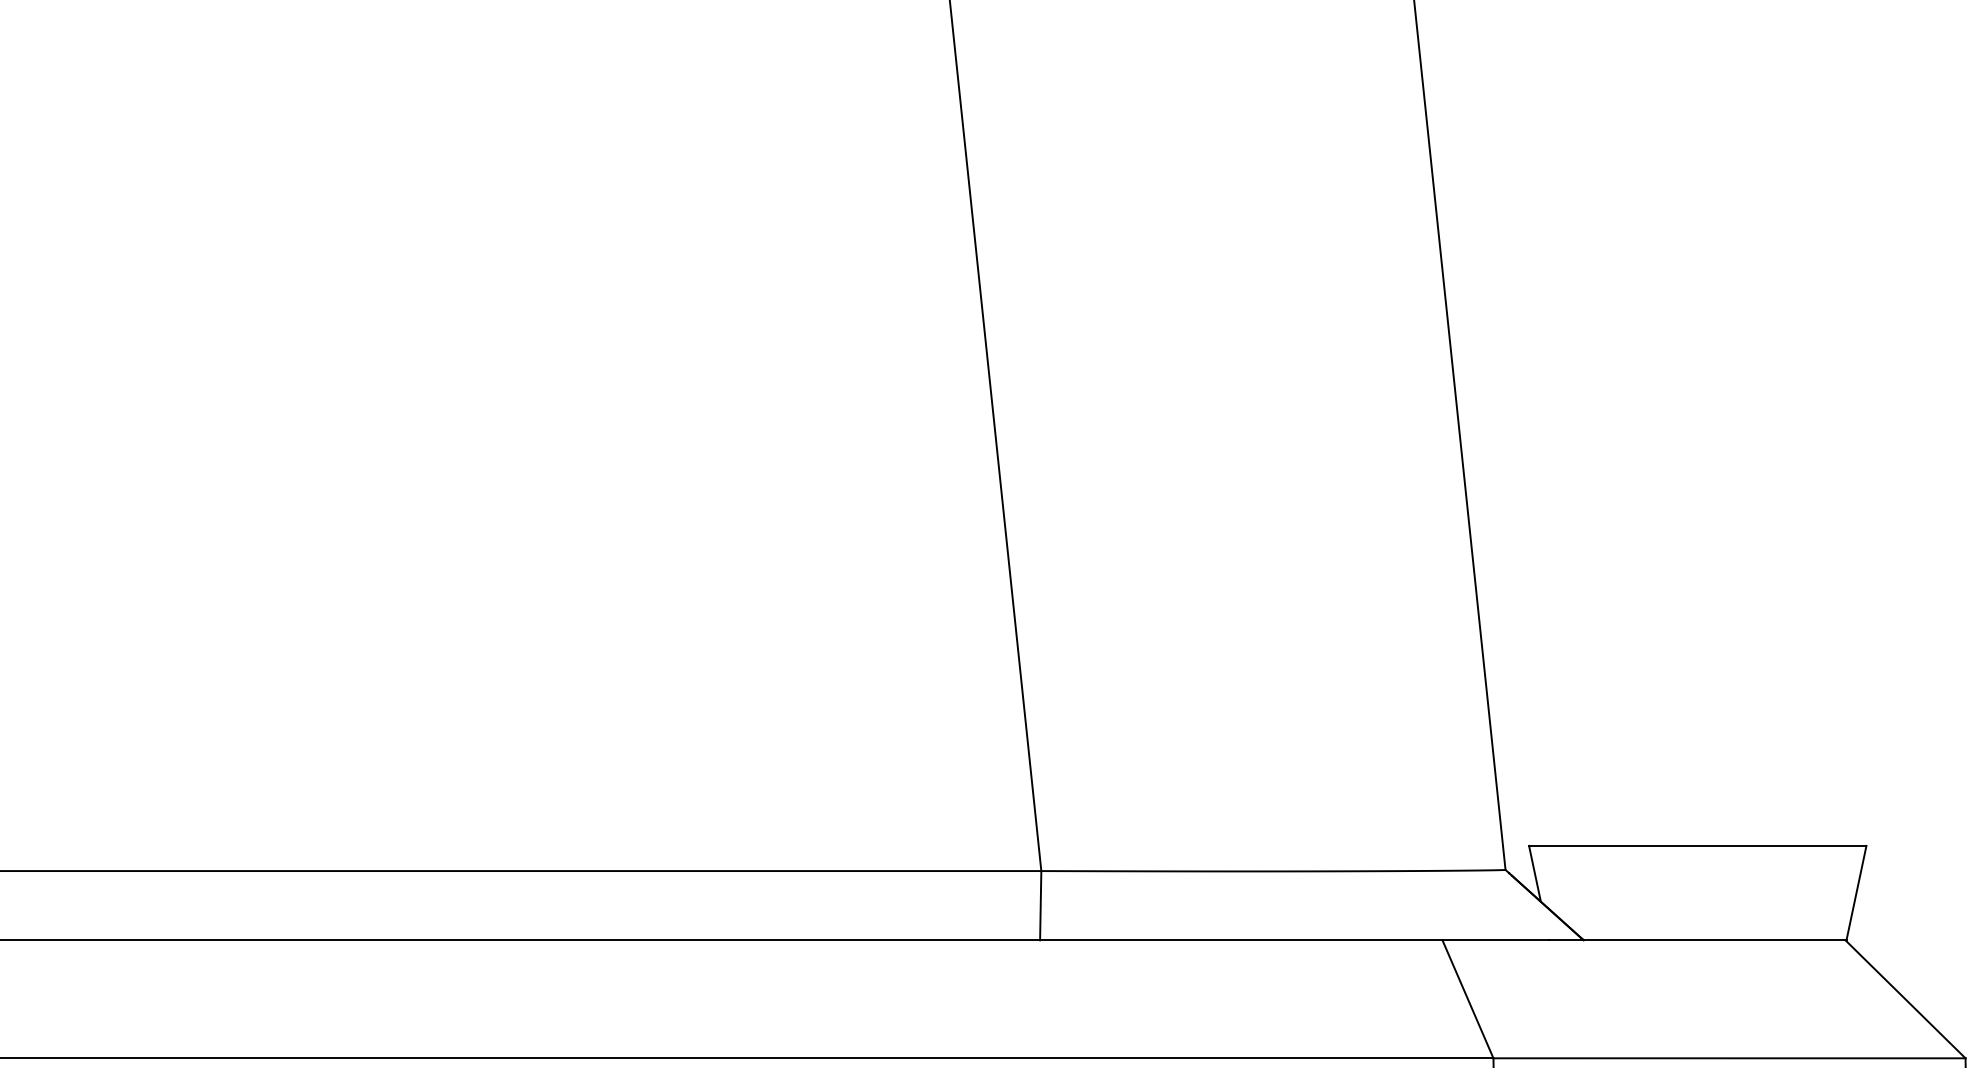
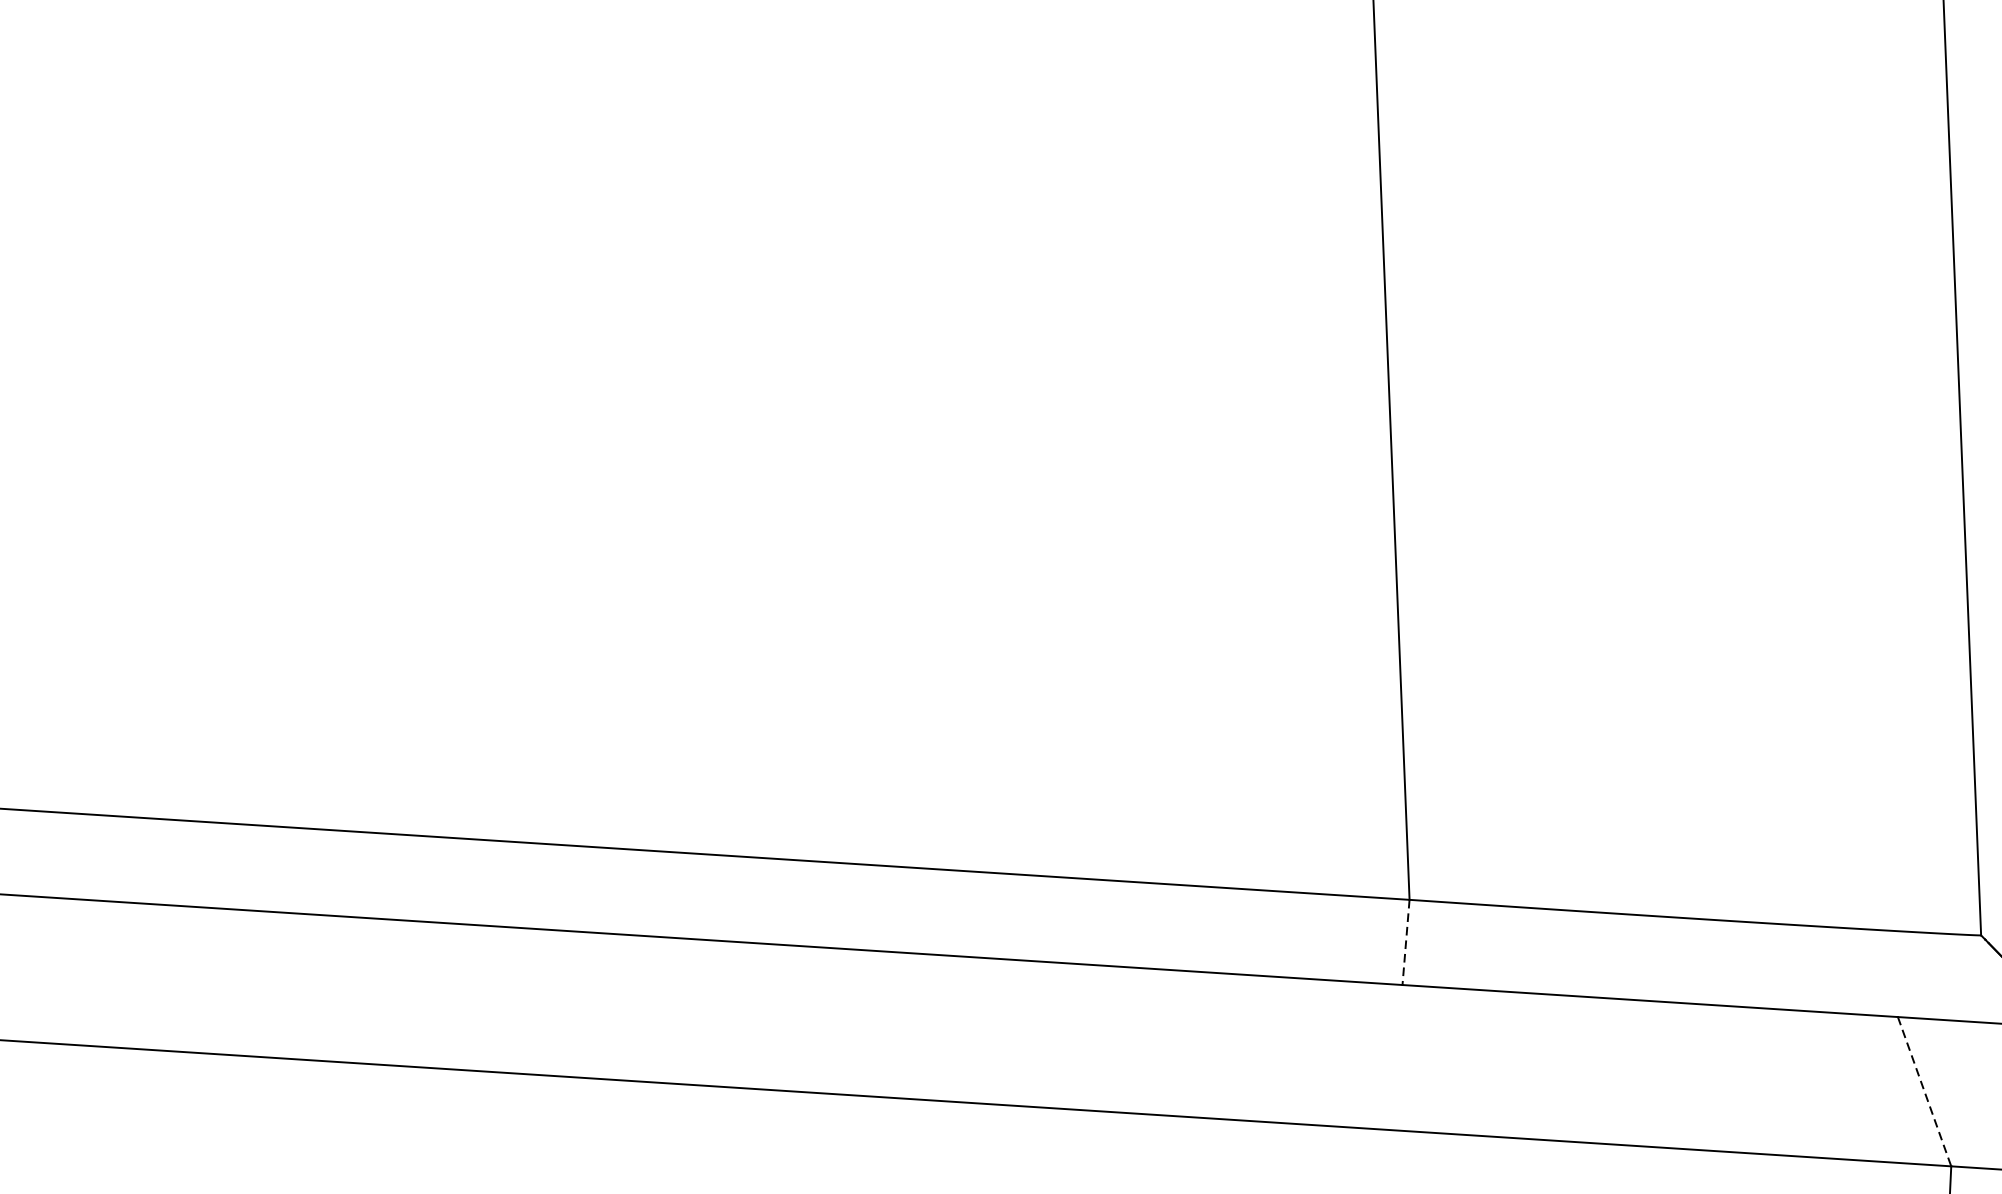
line: (1040, 905) -> (1405, 942), solid -> dashed
line: (1468, 999) -> (1925, 1091), solid -> dashed

